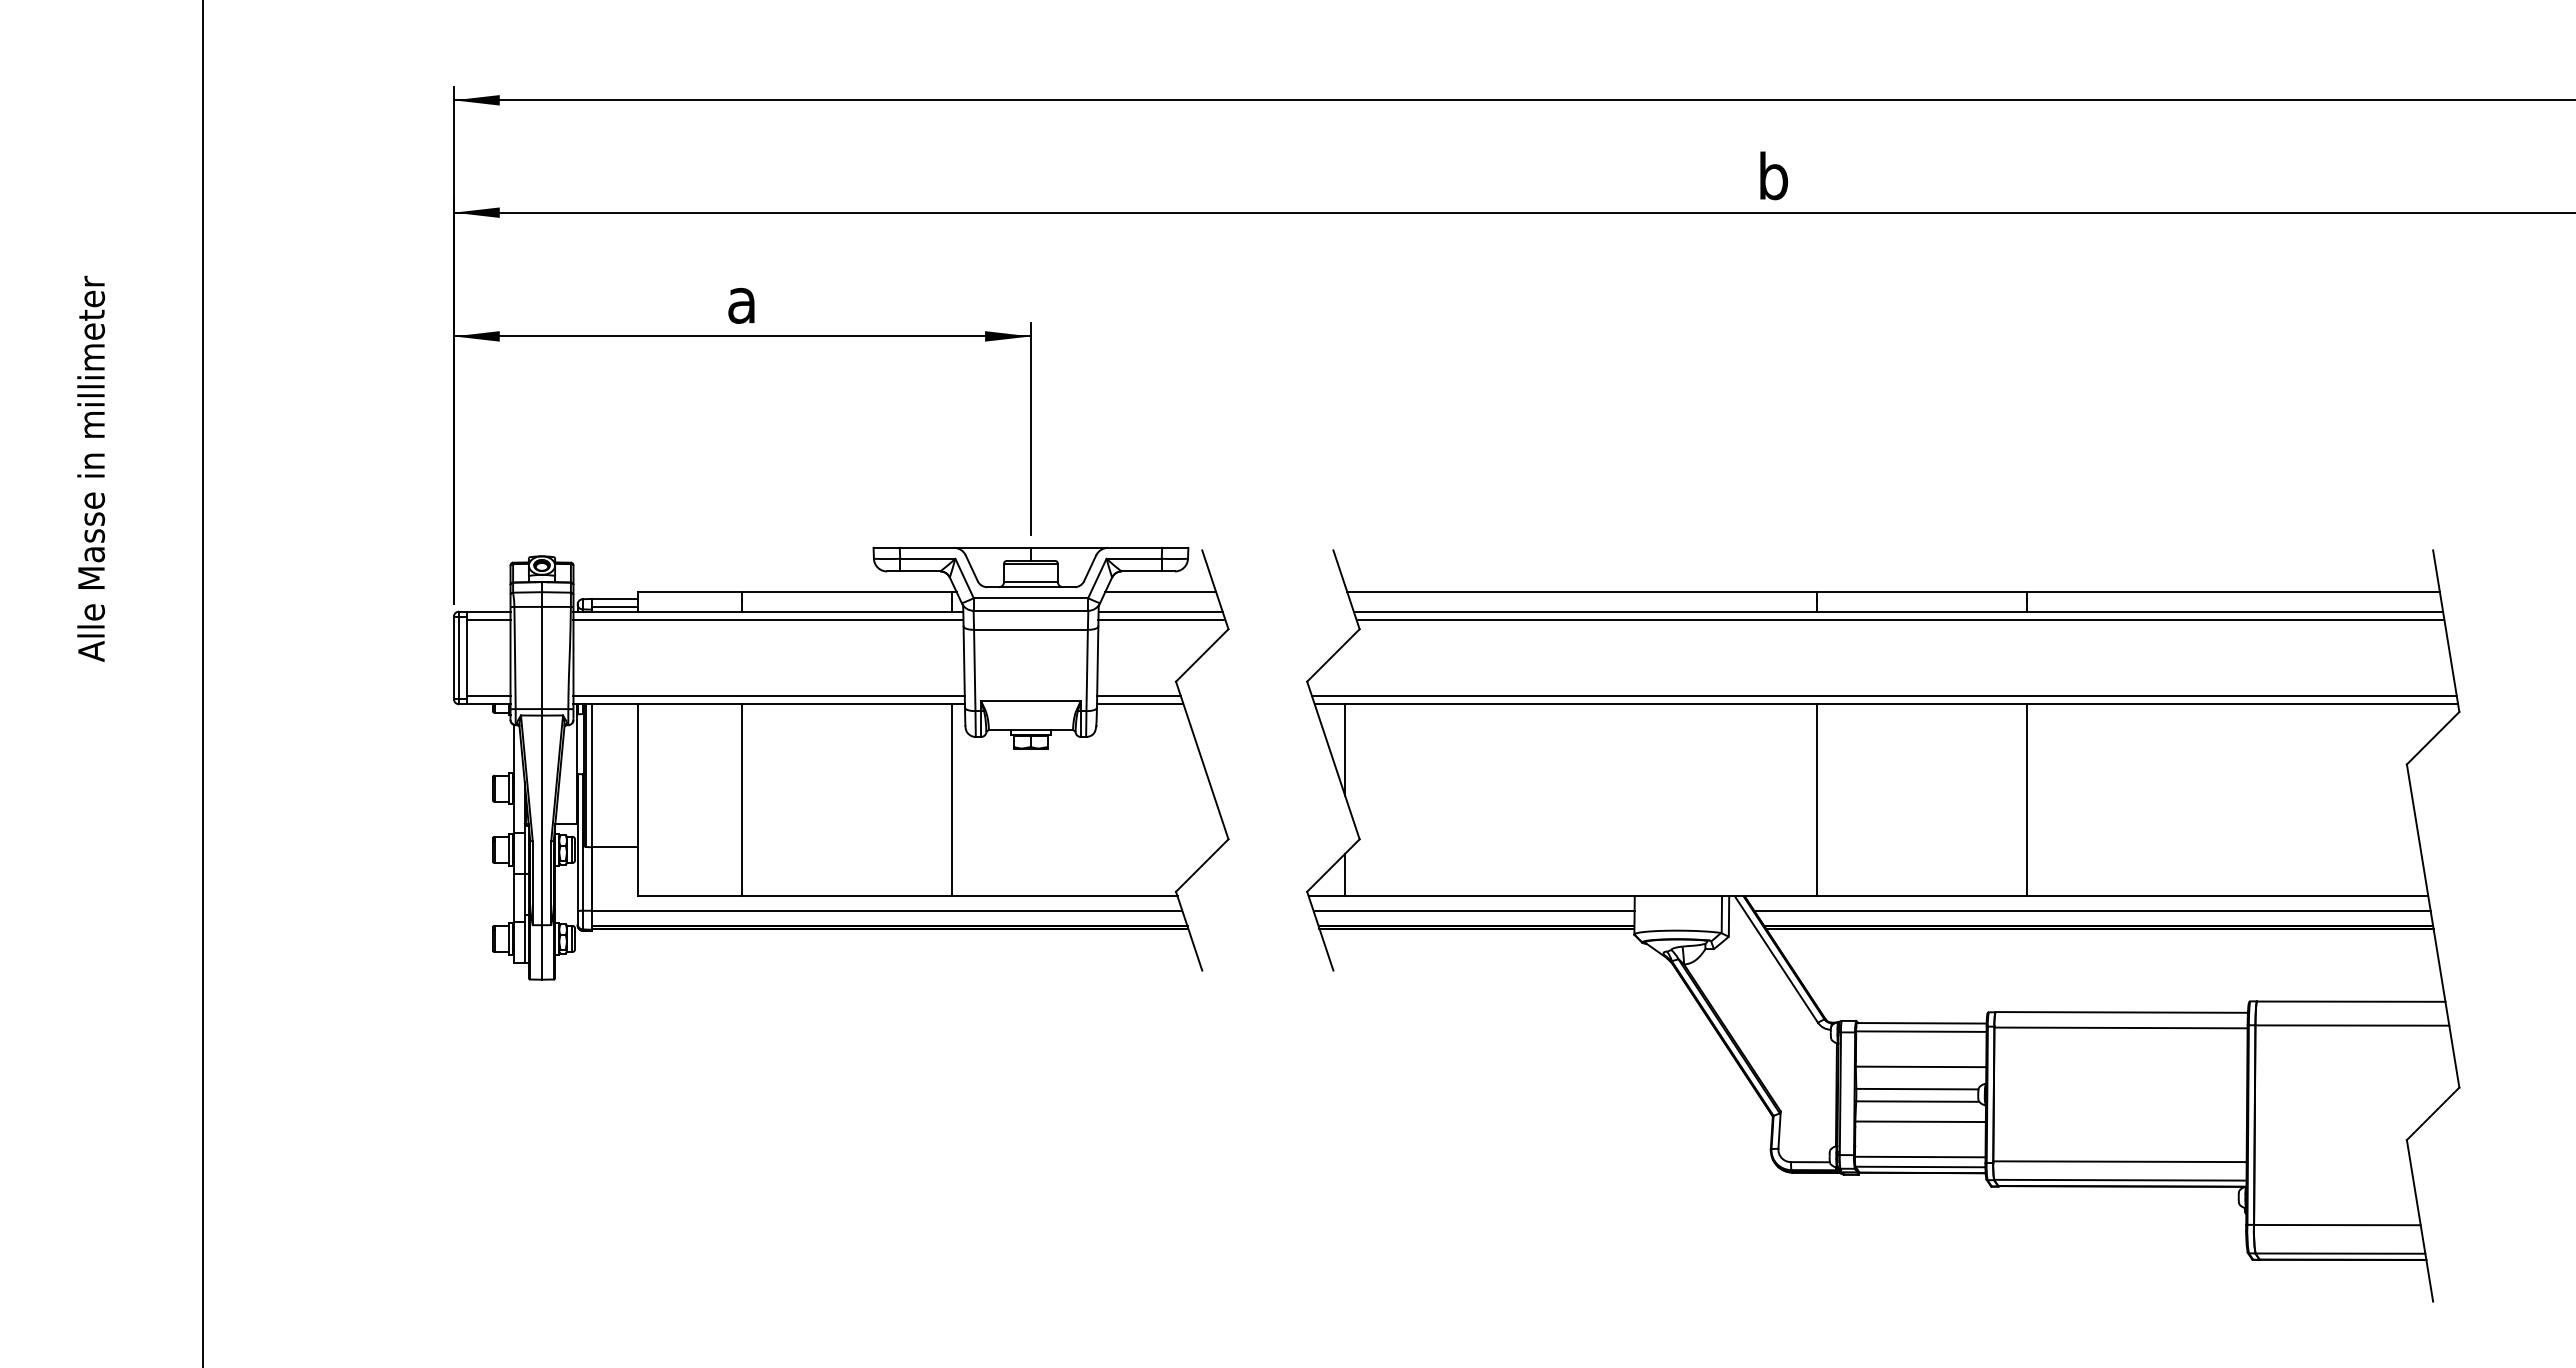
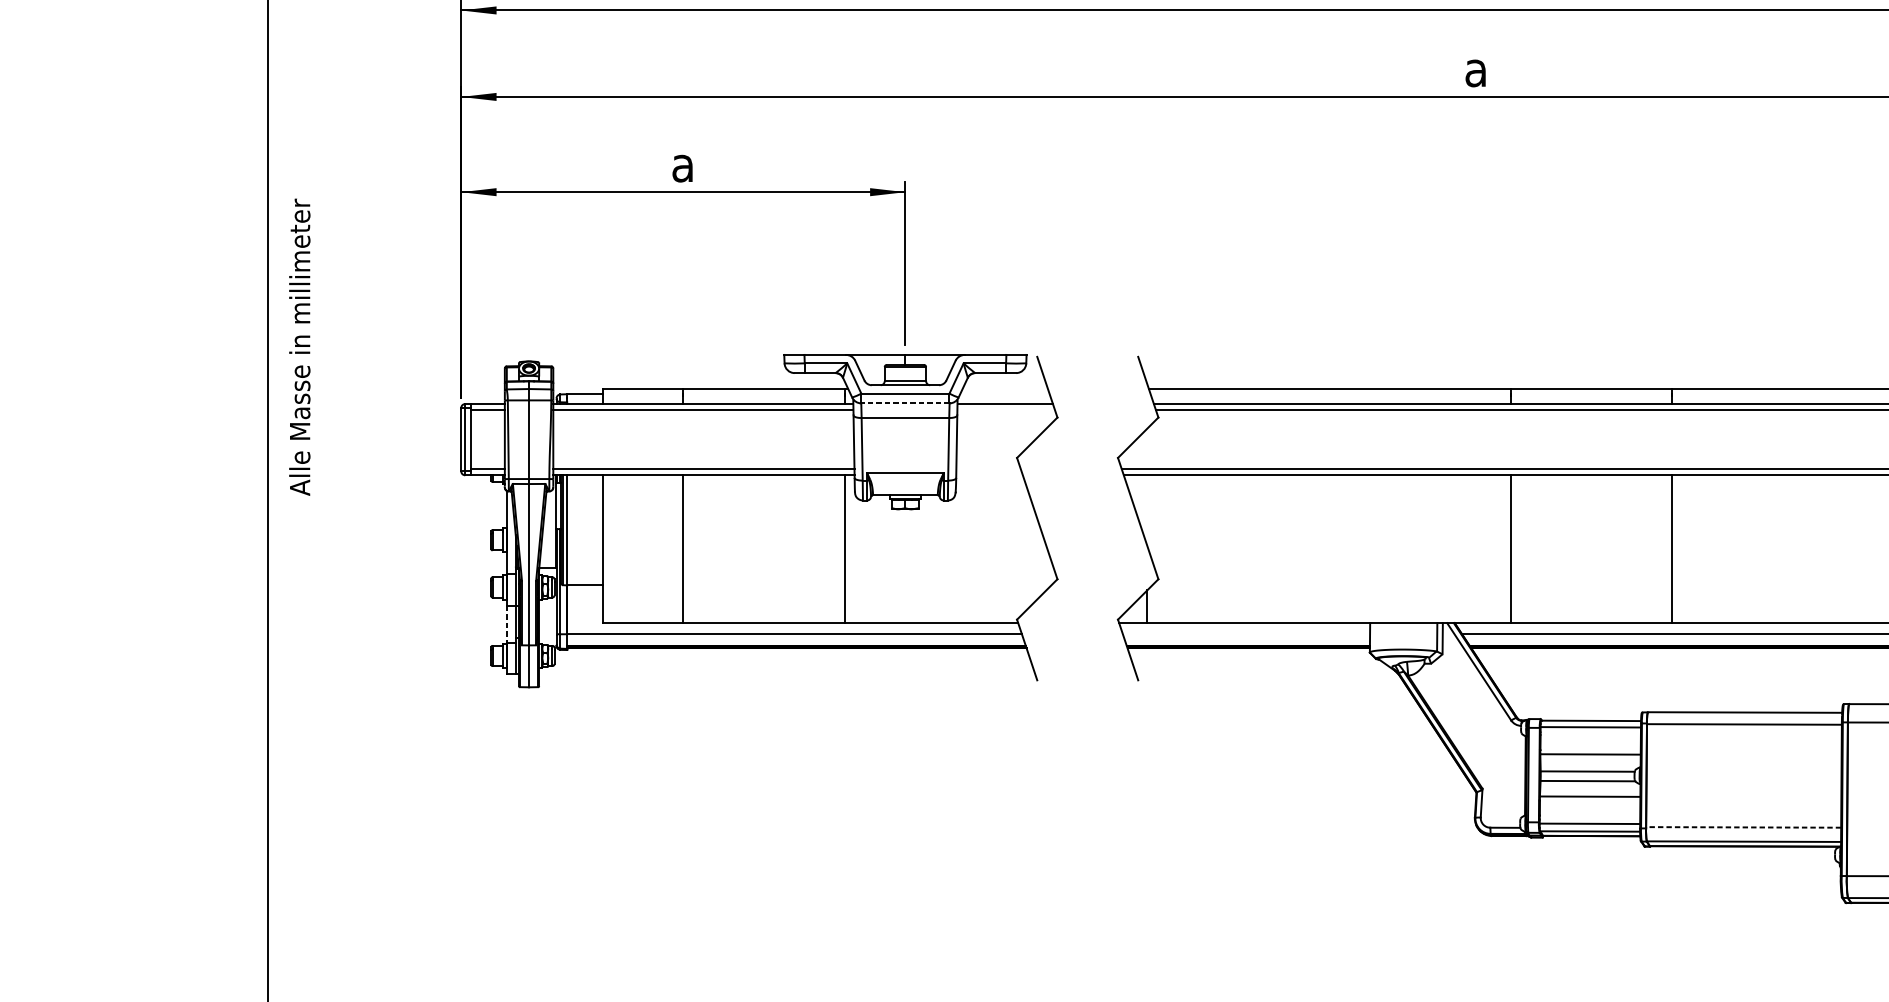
text: (1773, 175) -> (1476, 68), b -> a
text: (90, 468) -> (299, 346), moved
line: (1160, 592) -> (1005, 389), removed
line: (614, 607) -> (584, 400), removed
line: (1030, 610) -> (905, 403), solid -> dashed
line: (1161, 619) -> (1005, 410), removed
line: (1138, 695) -> (988, 468), removed
line: (1140, 703) -> (989, 474), removed
line: (1345, 749) -> (1147, 510), removed
line: (513, 898) -> (507, 624), solid -> dashed
line: (1473, 910) -> (1246, 634), removed
line: (2119, 1161) -> (1743, 827), solid -> dashed

